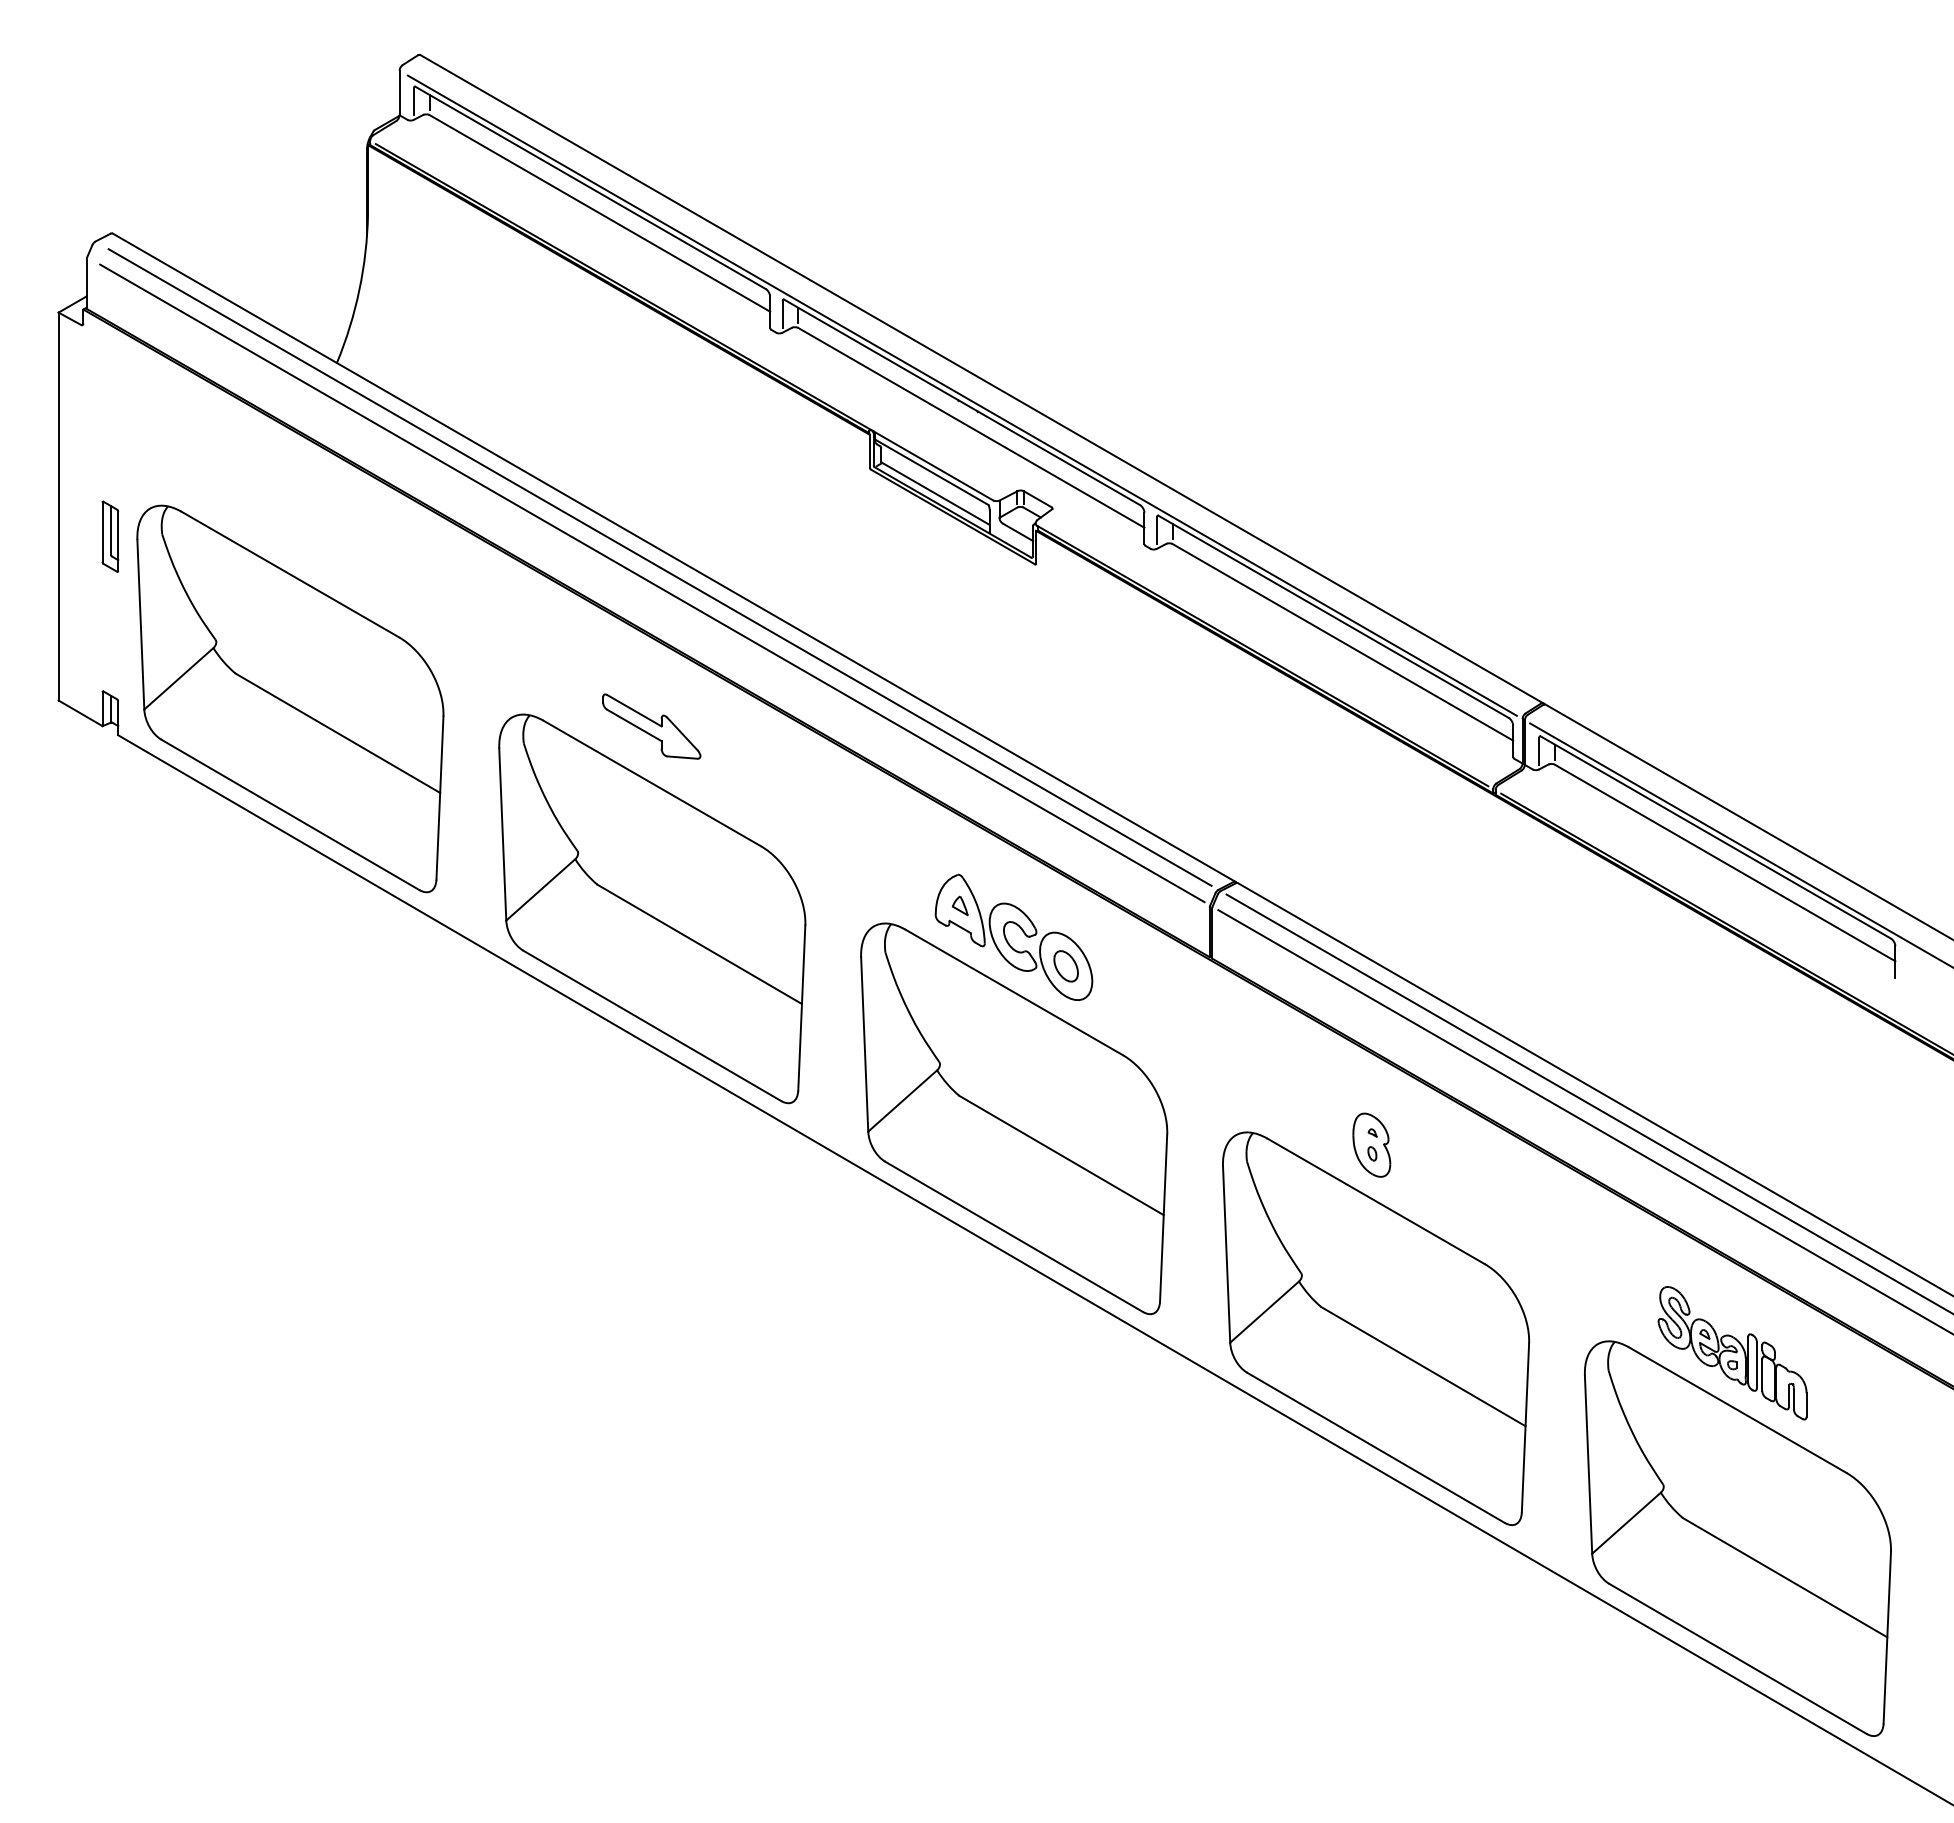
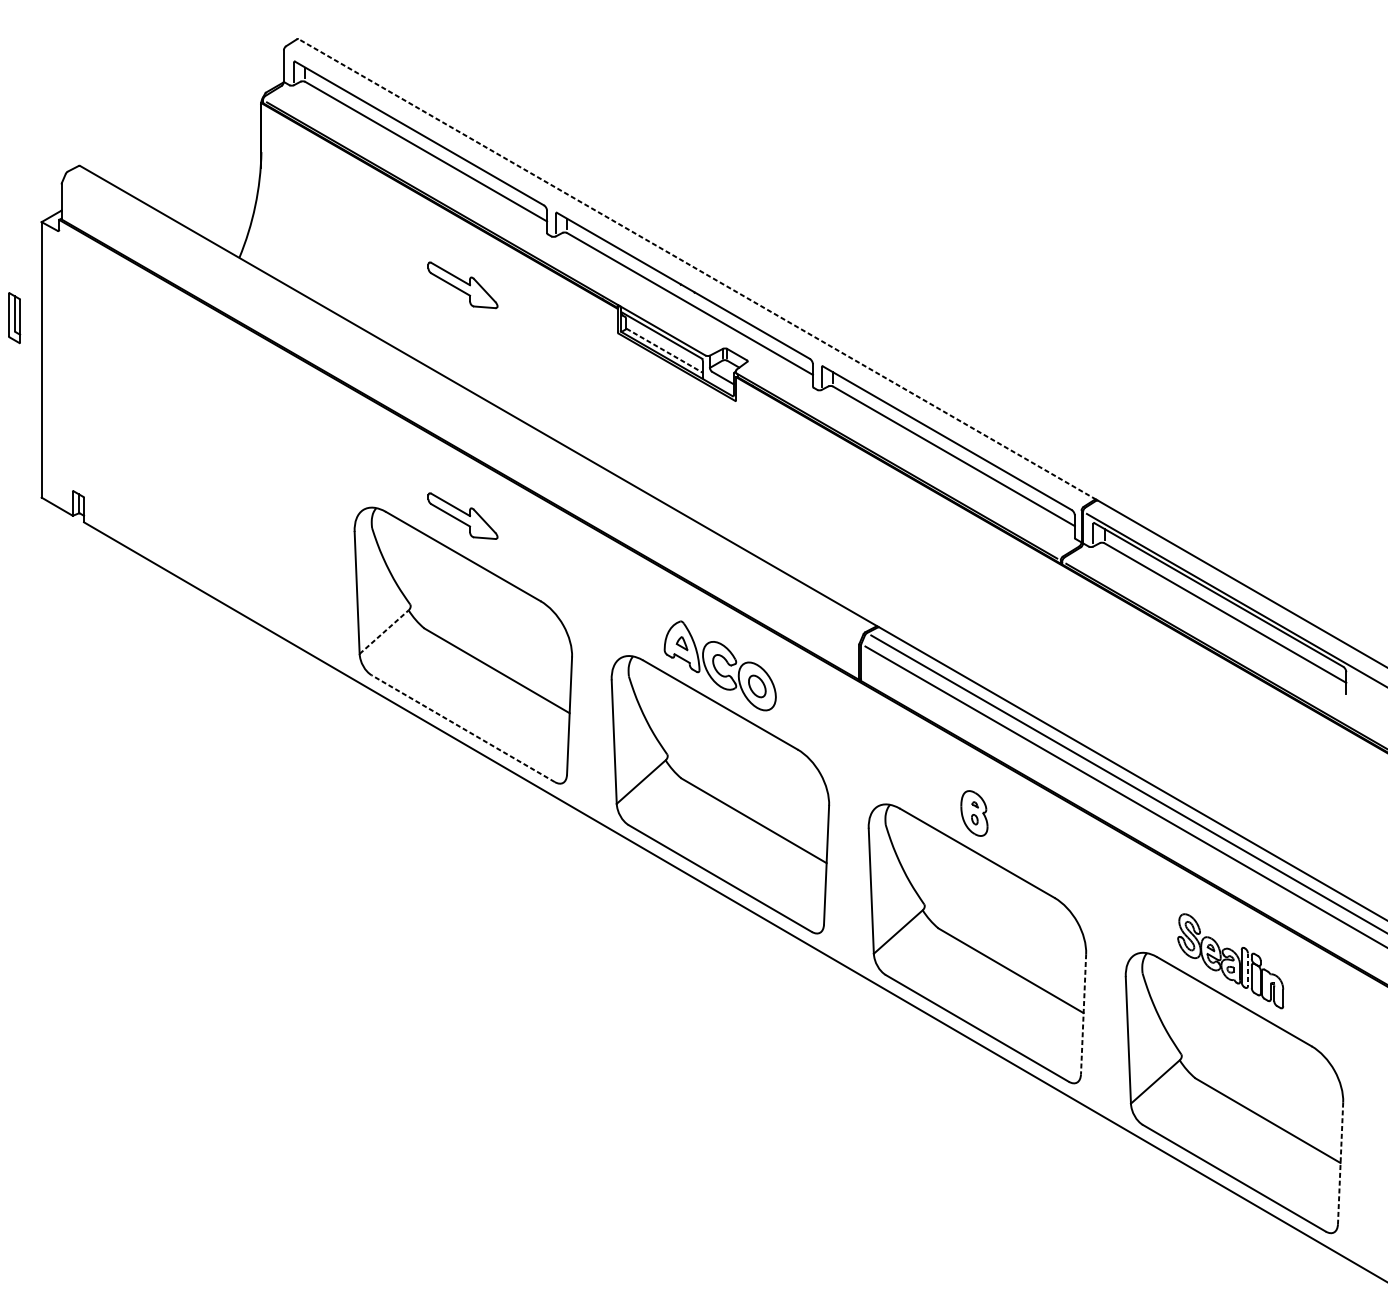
line: (981, 378) -> (697, 268), solid -> dashed
line: (961, 395) -> (682, 280), removed
part: (651, 401) -> (462, 285), added
line: (936, 493) -> (665, 350), solid -> dashed
part: (110, 536) -> (14, 317), moved
line: (659, 567) -> (468, 403), removed
line: (652, 583) -> (463, 414), removed
part: (290, 698) -> (206, 496), removed
line: (541, 889) -> (384, 631), solid -> dashed
line: (651, 1025) -> (462, 728), solid -> dashed
line: (1756, 1365) -> (1247, 969), solid -> dashed
line: (1525, 1427) -> (1083, 1014), solid -> dashed
line: (1887, 1637) -> (1340, 1163), solid -> dashed

